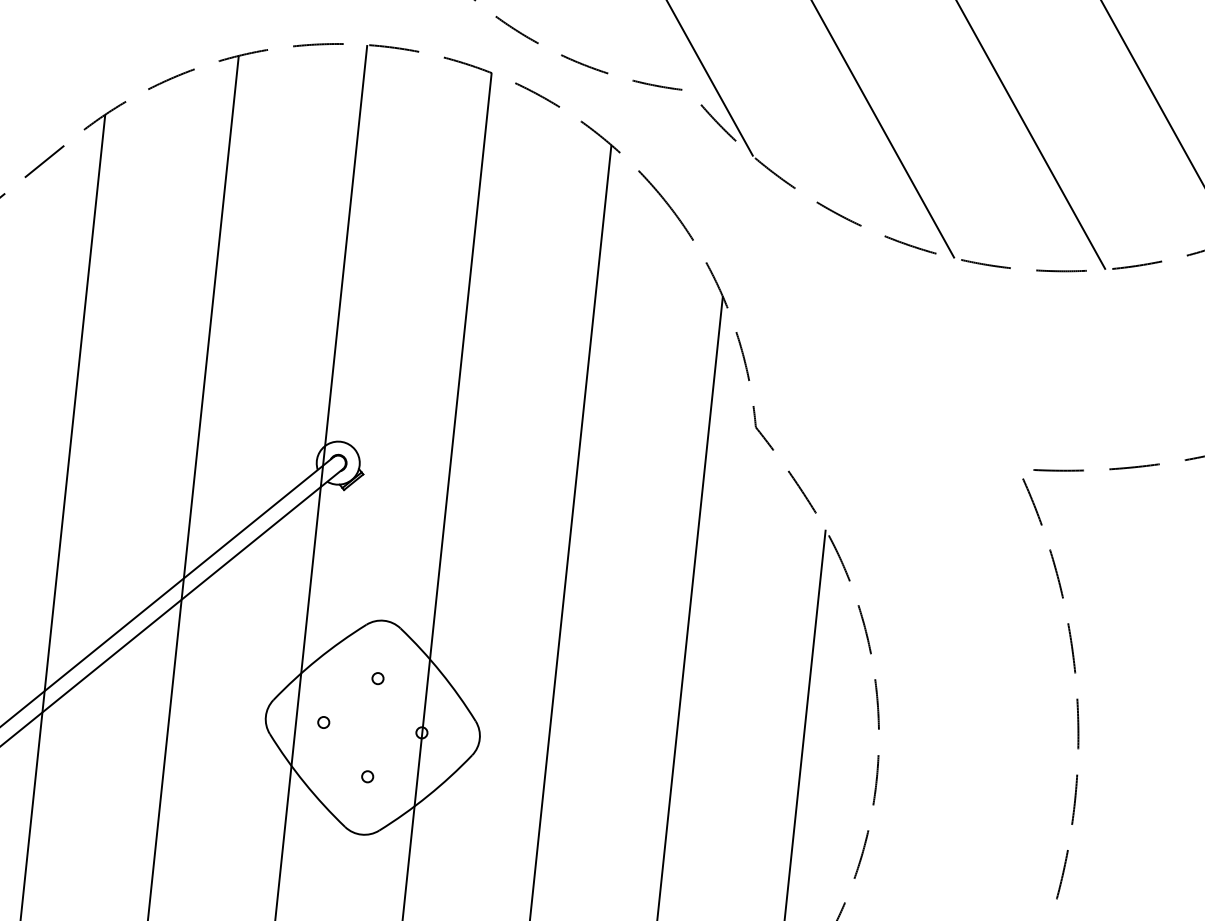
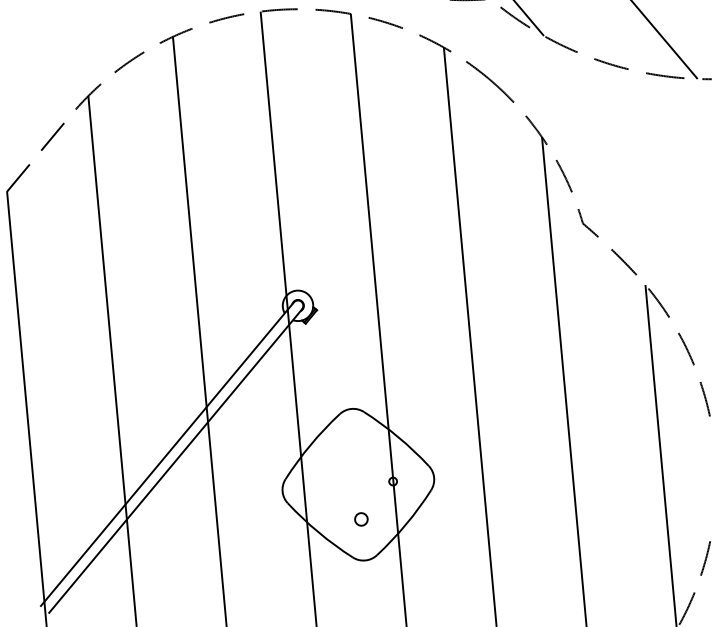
circle: (377, 678) -> (354, 449), removed
circle: (323, 722) -> (323, 487), removed
circle: (367, 776) -> (361, 519), size x1.6

